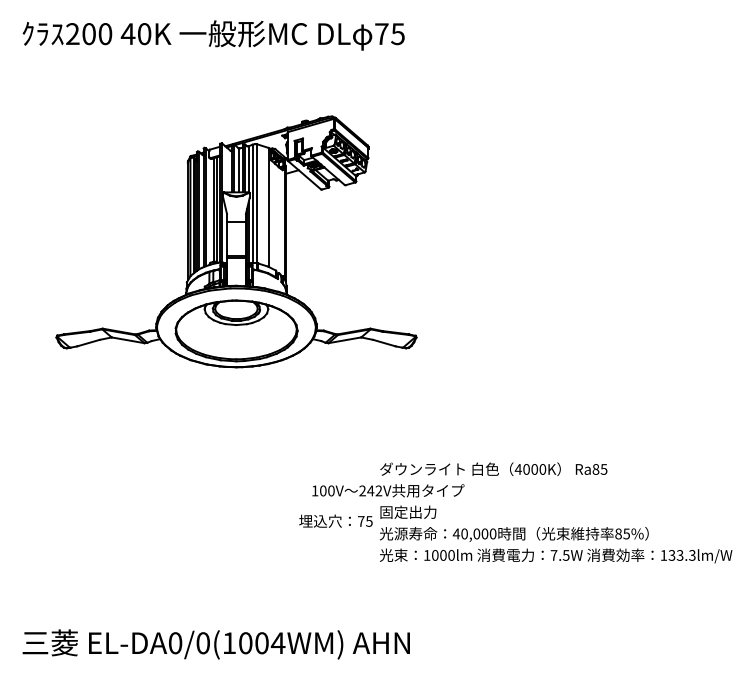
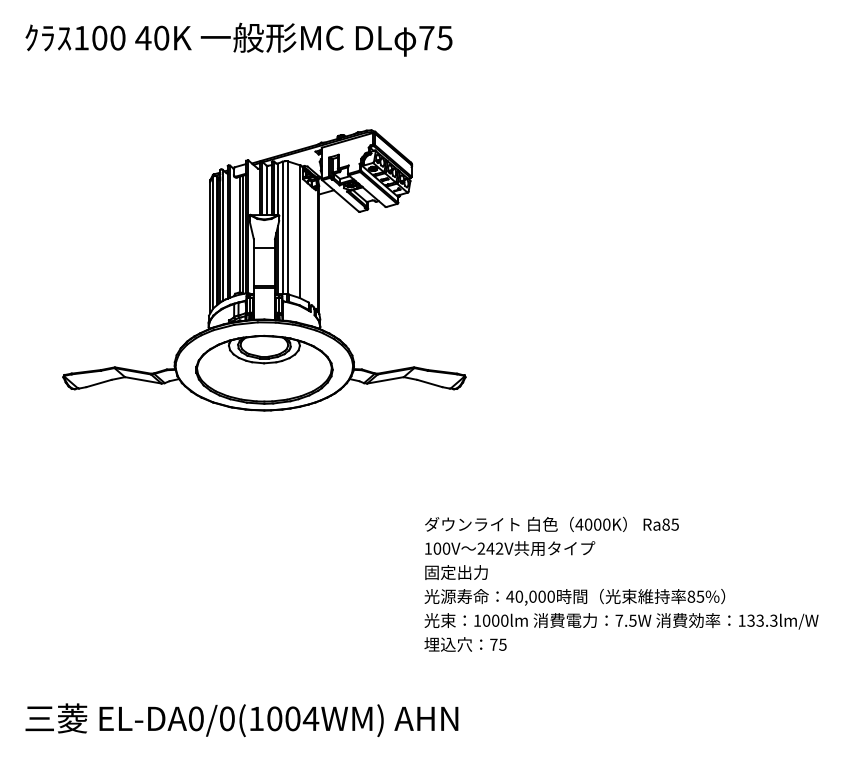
text: (72, 33) -> (81, 37), 200 -> 100
text: (388, 490) -> (510, 548), moved
text: (335, 521) -> (465, 644), moved

